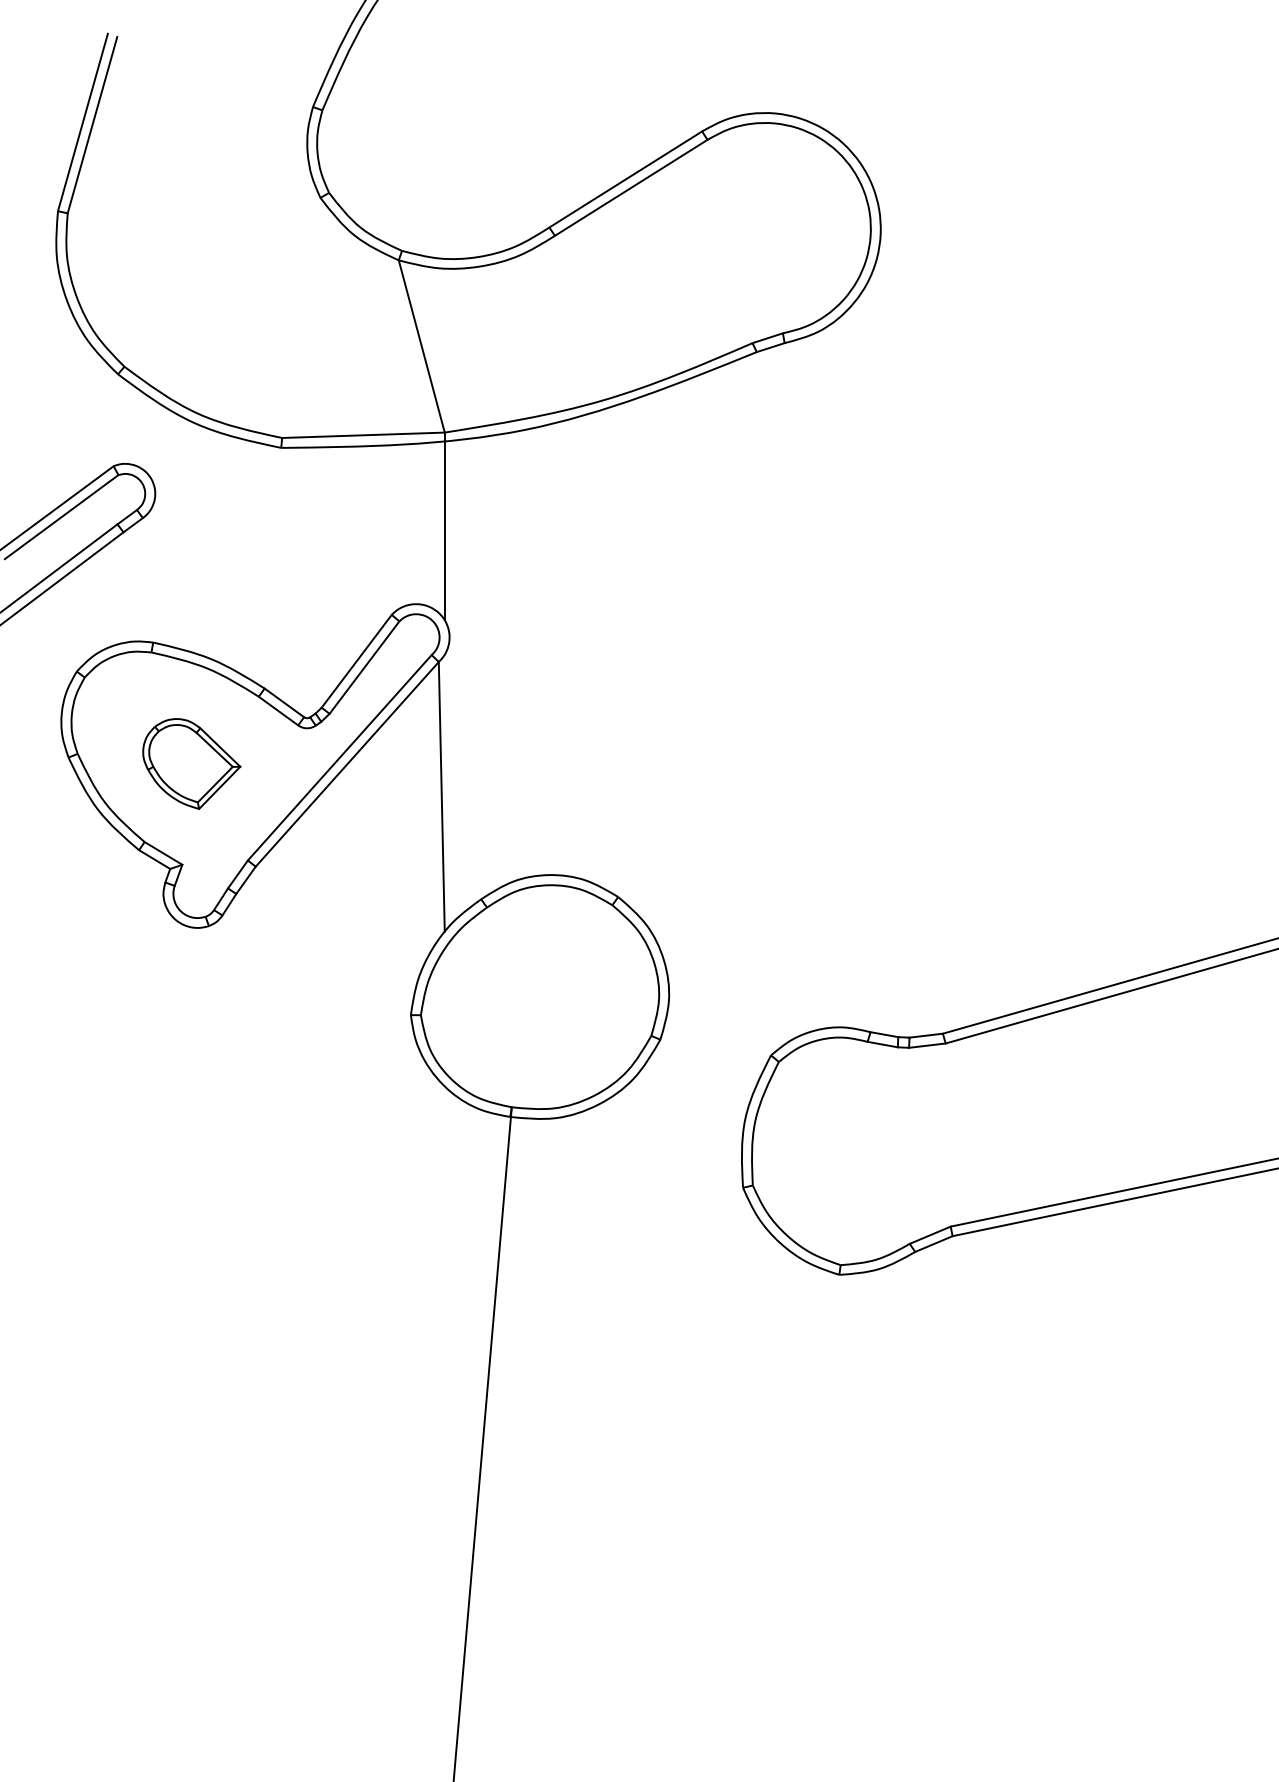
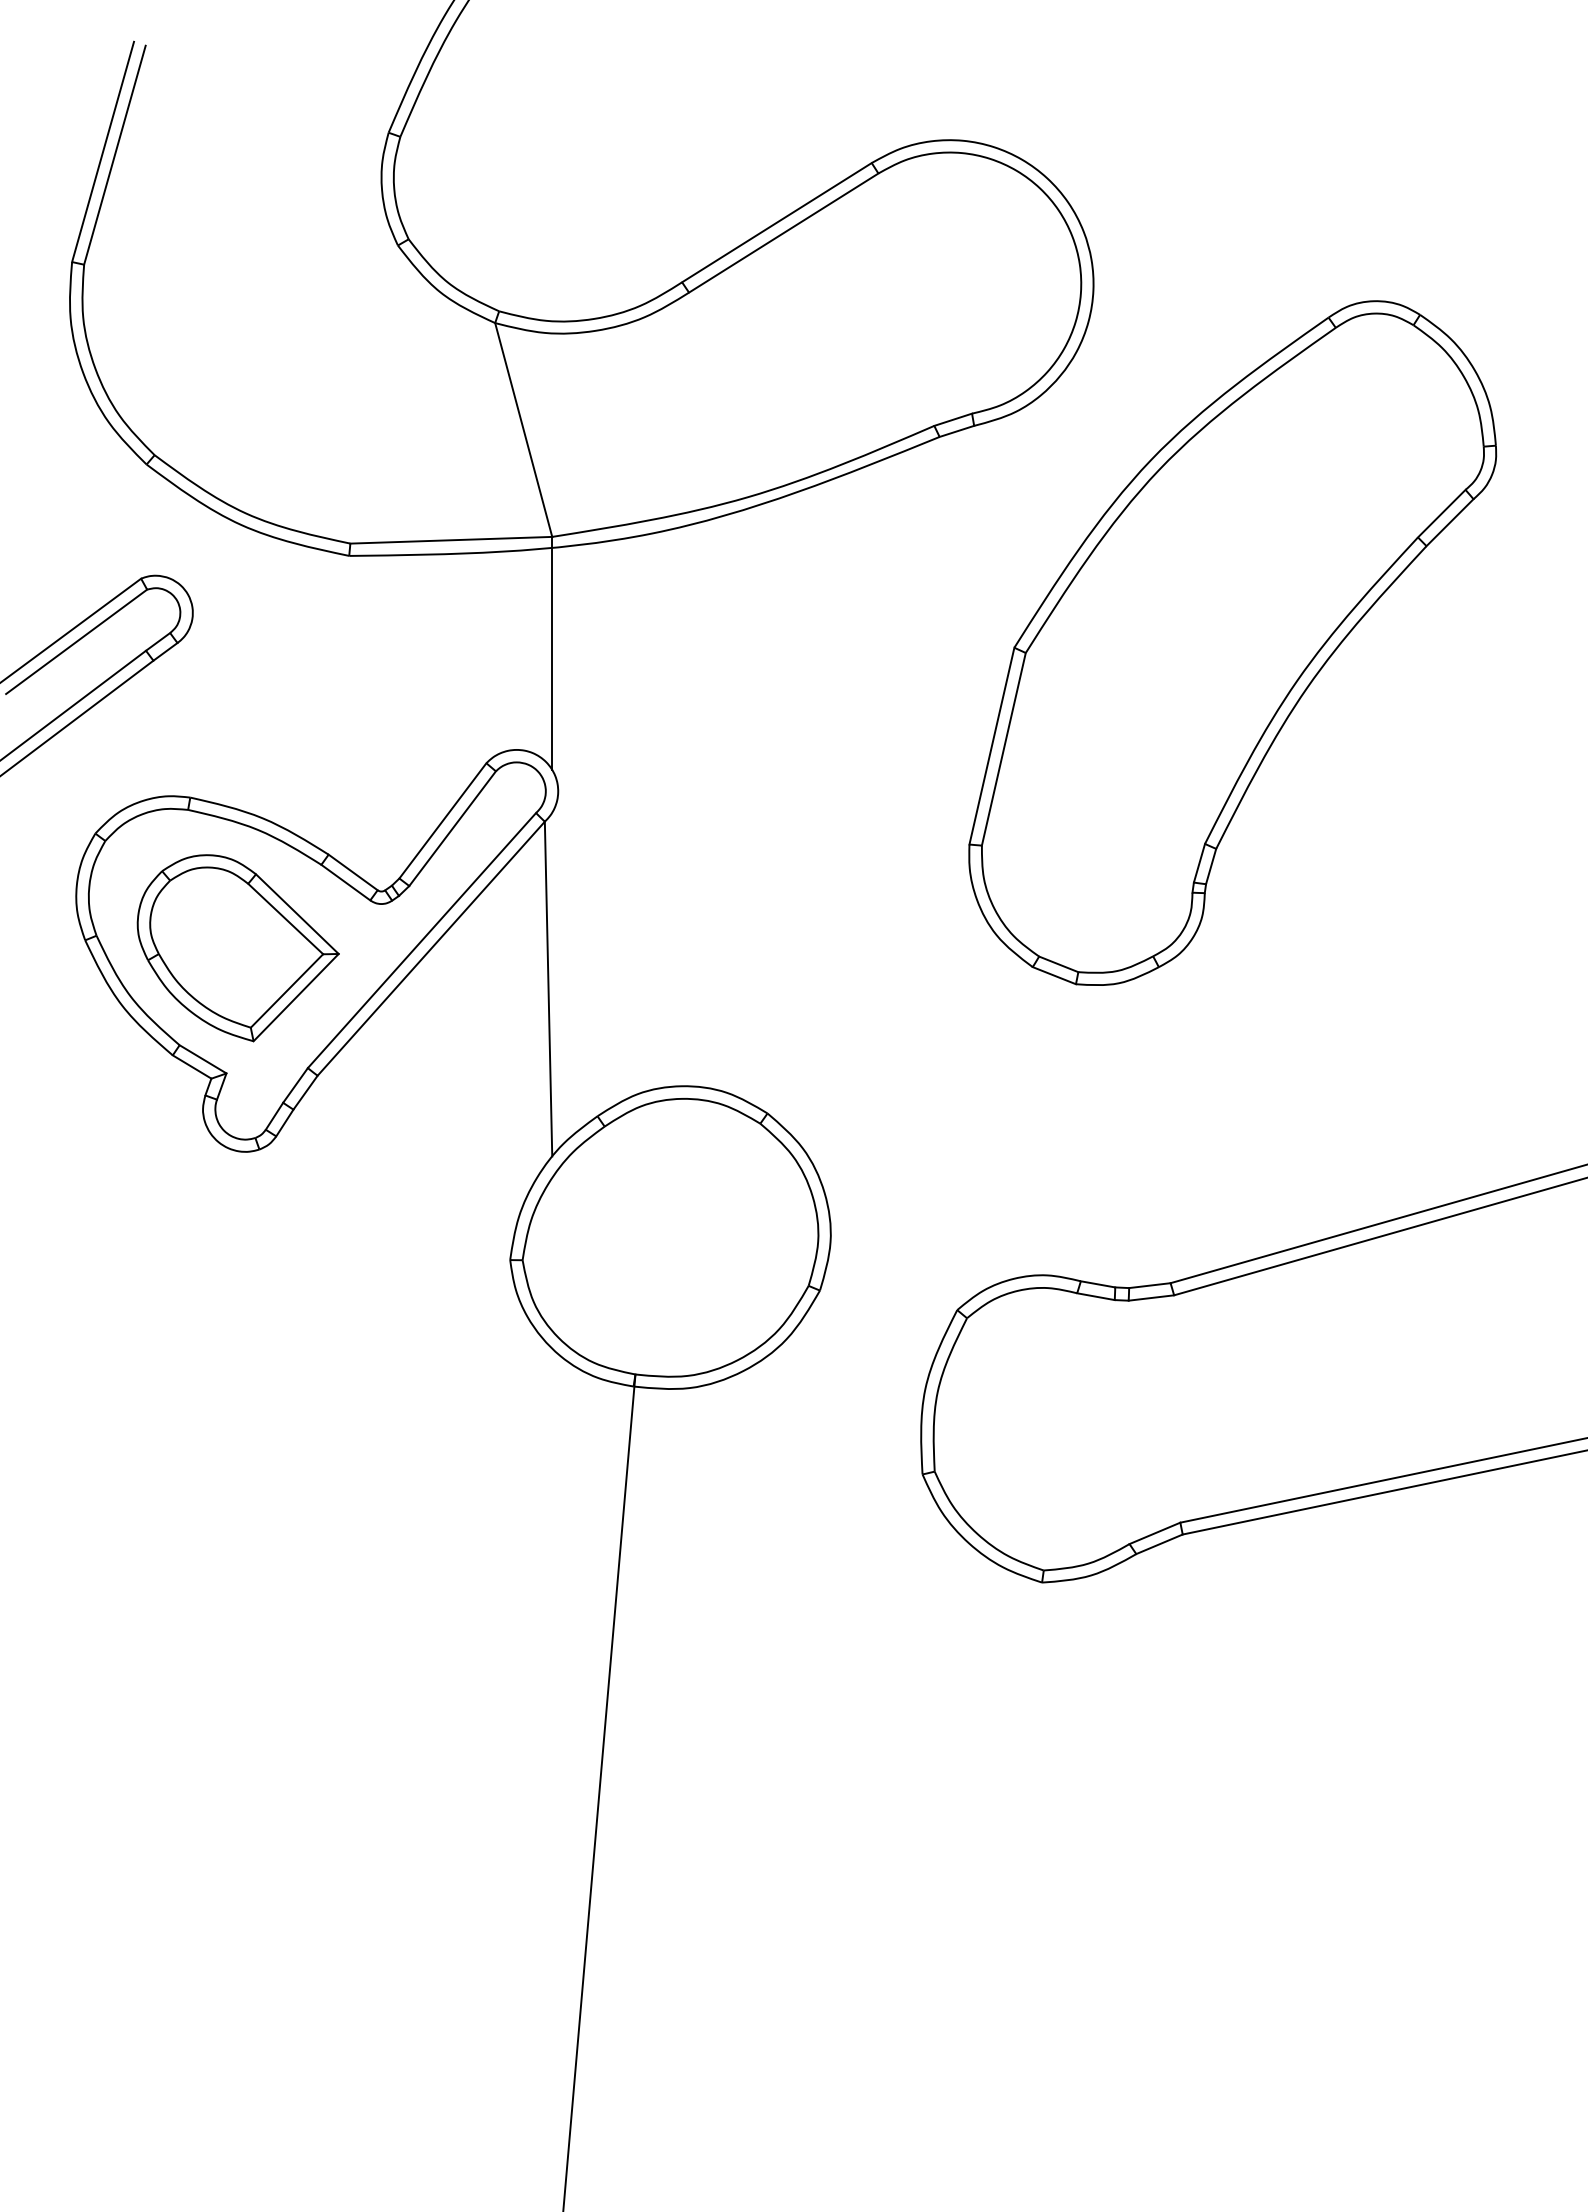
part: (992, 517) -> (1232, 642), added
part: (191, 764) -> (237, 948), size x1.67

